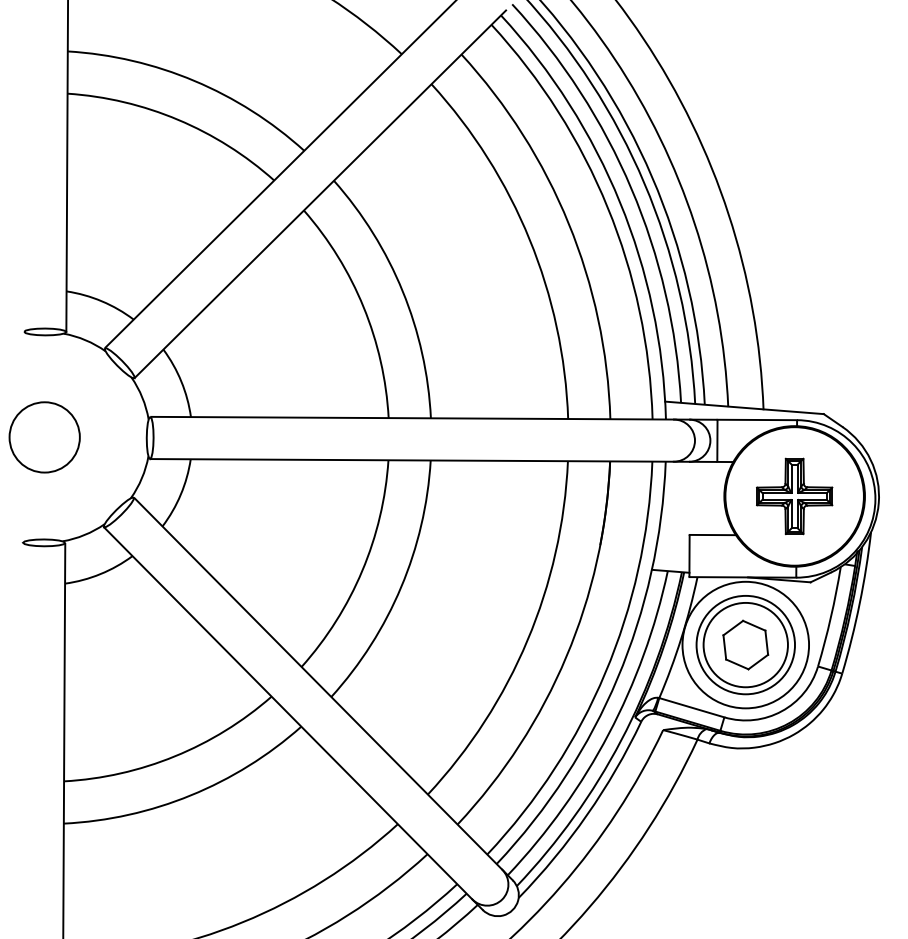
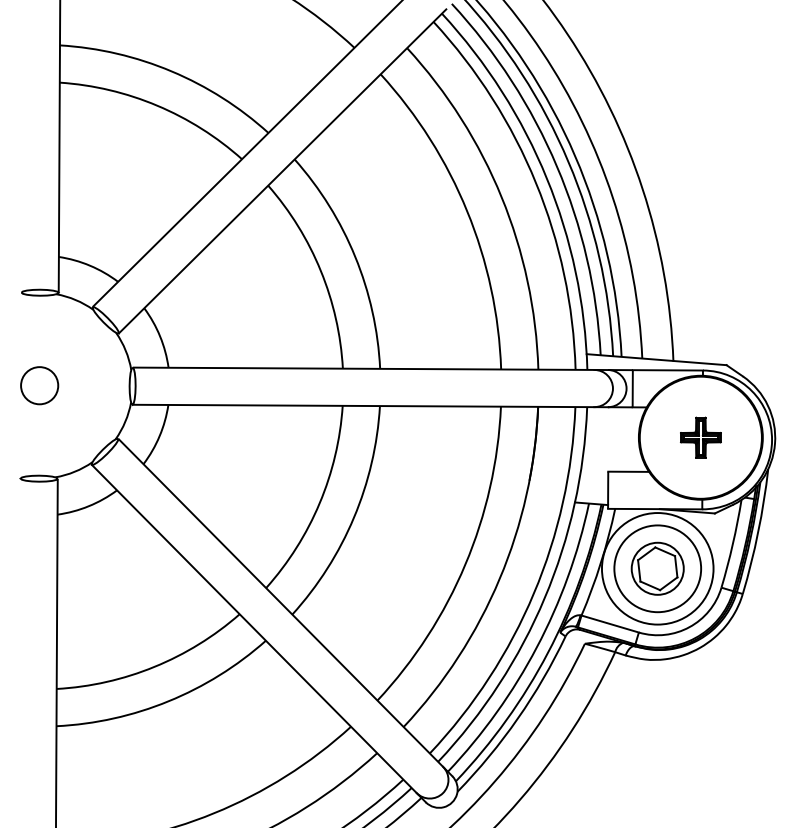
circle: (44, 437) -> (39, 385), size x0.6
part: (794, 496) -> (700, 437), size x0.6
circle: (745, 644) -> (657, 568), size x0.7

